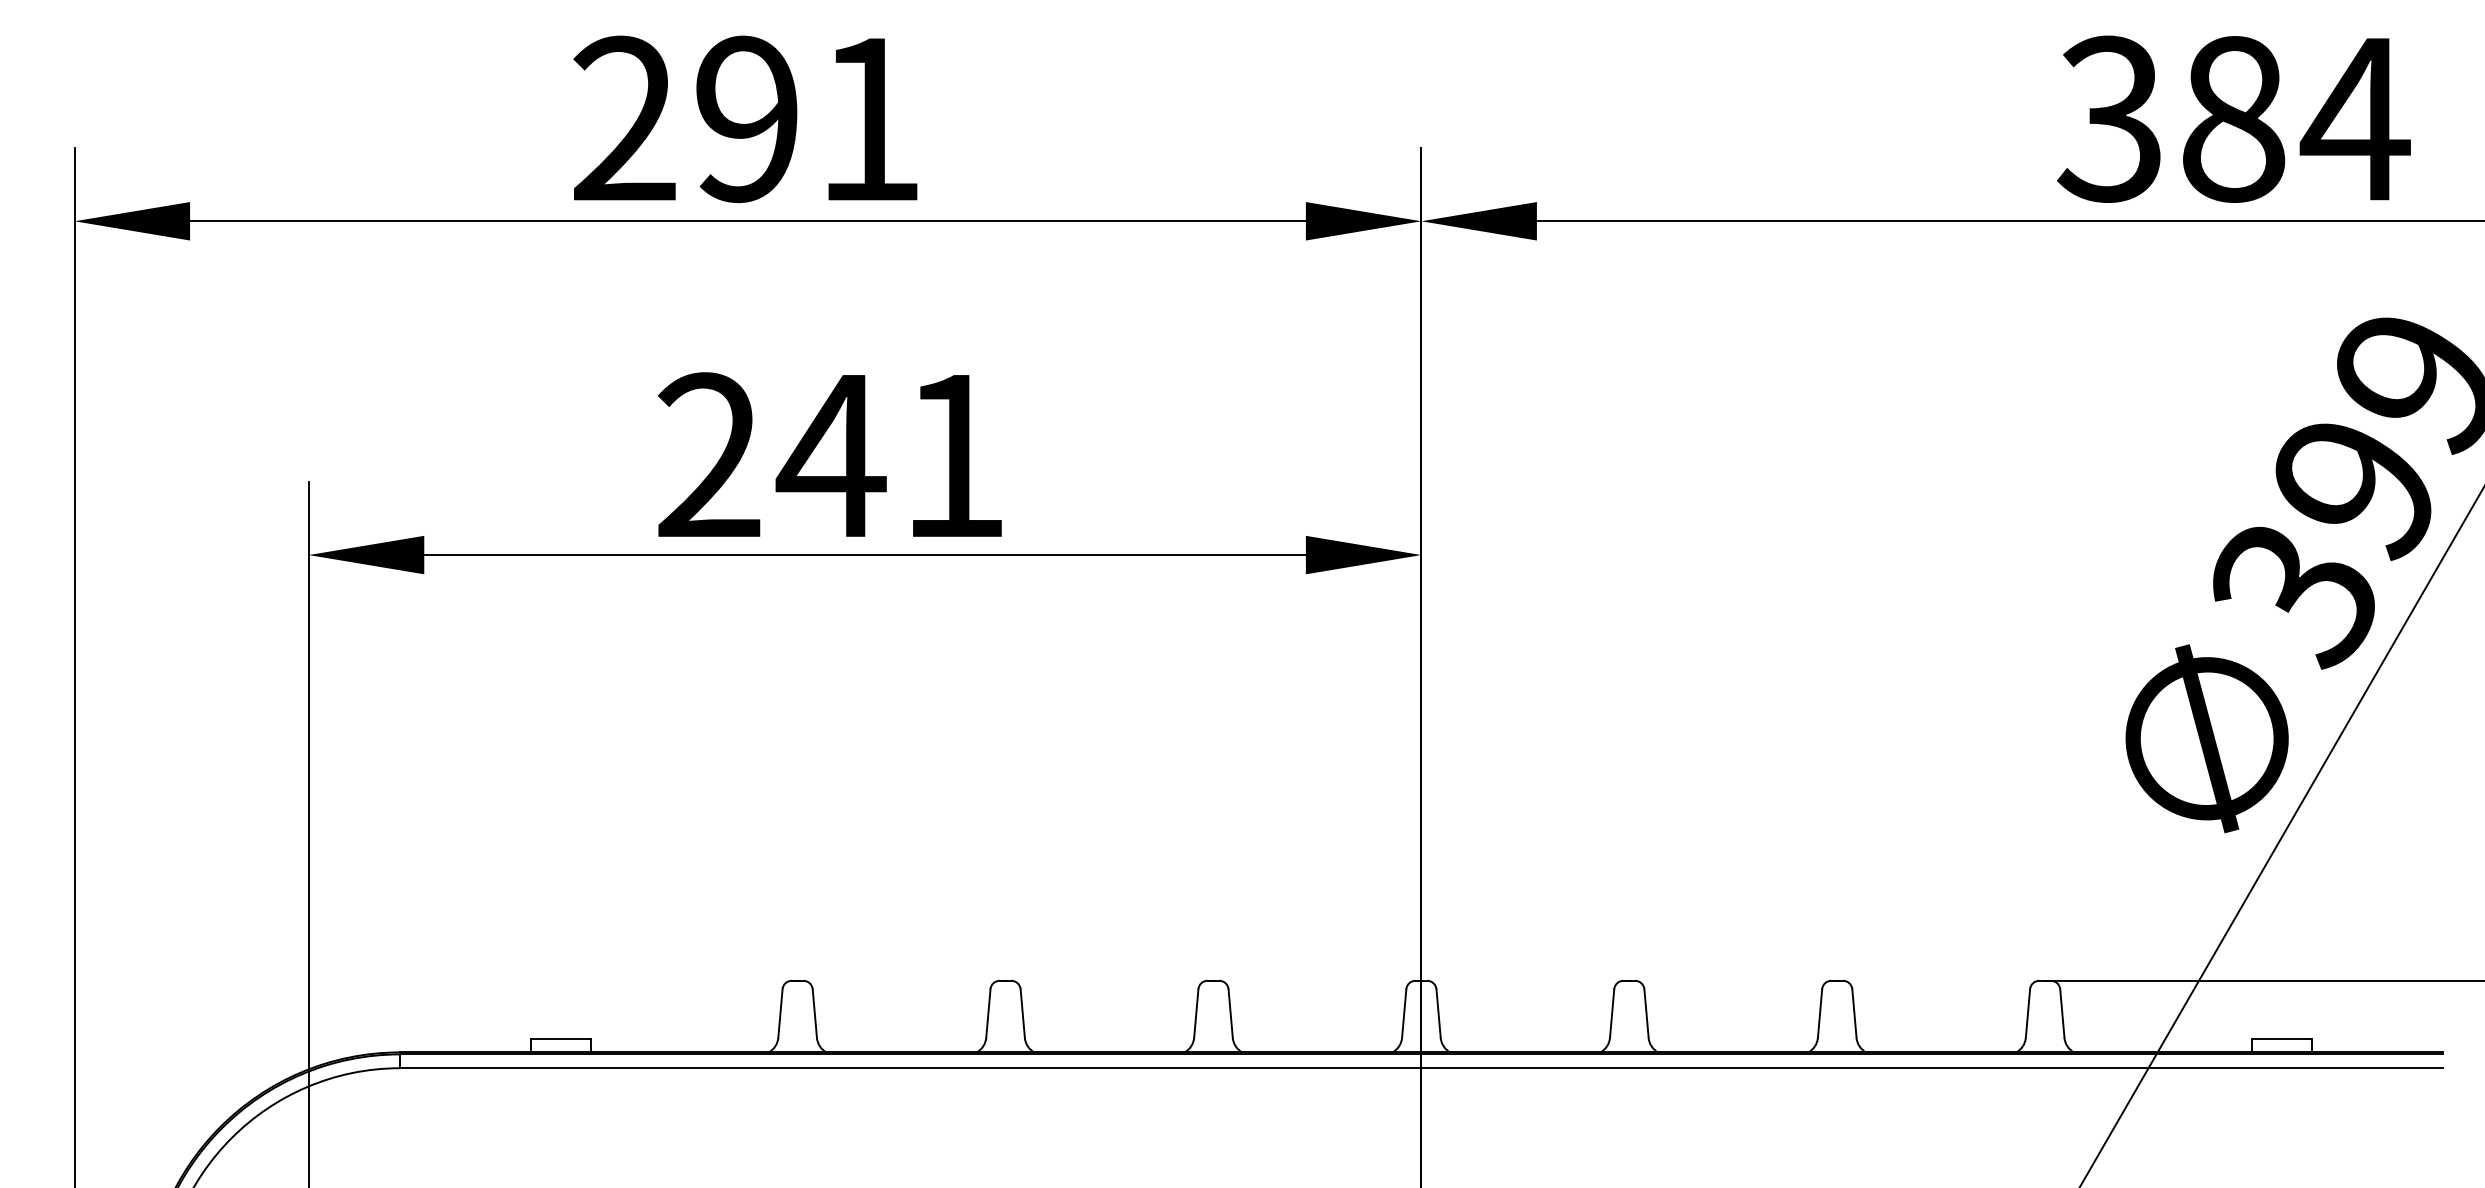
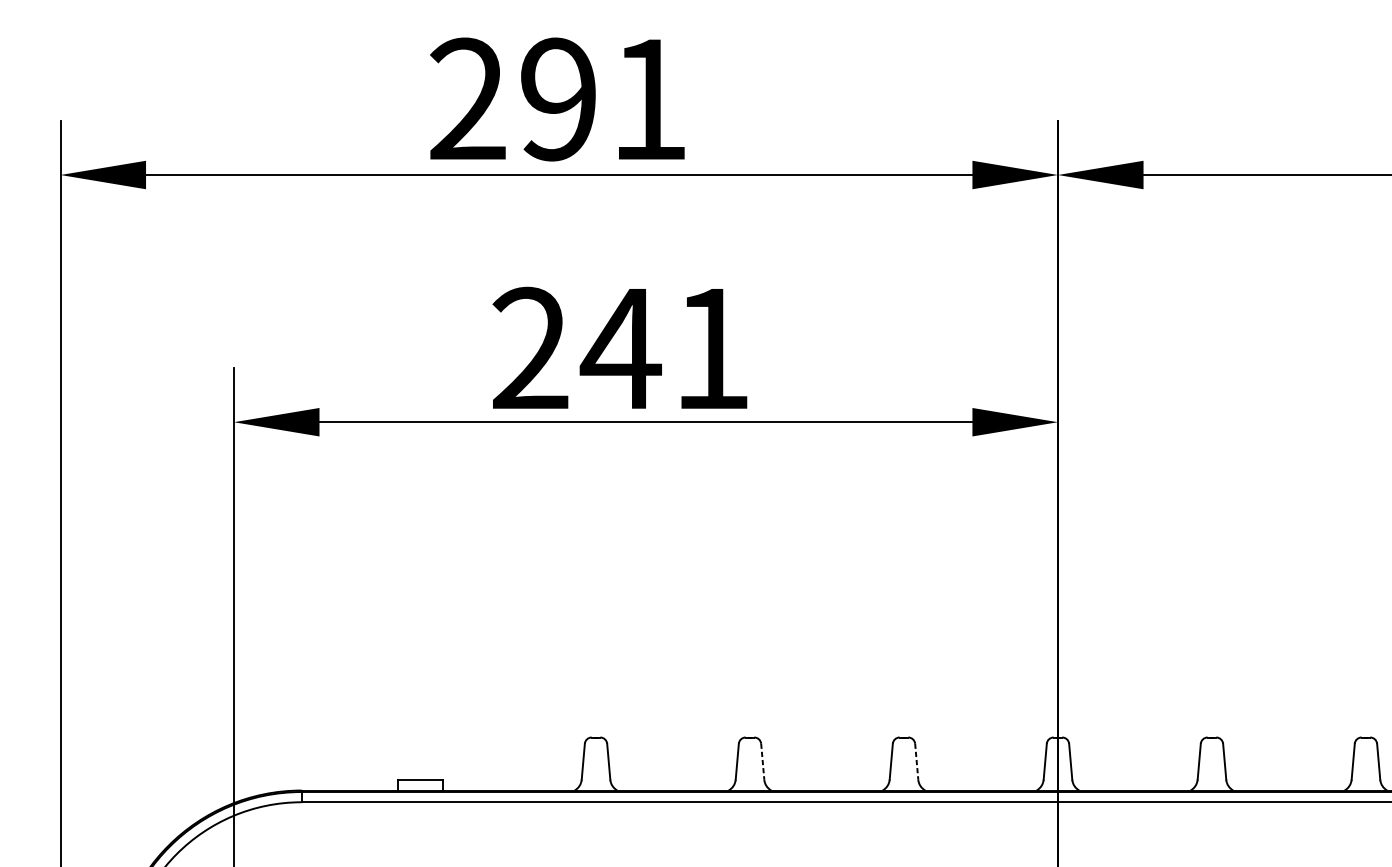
line: (1022, 1014) -> (762, 762), solid -> dashed
line: (1230, 1014) -> (916, 762), solid -> dashed

